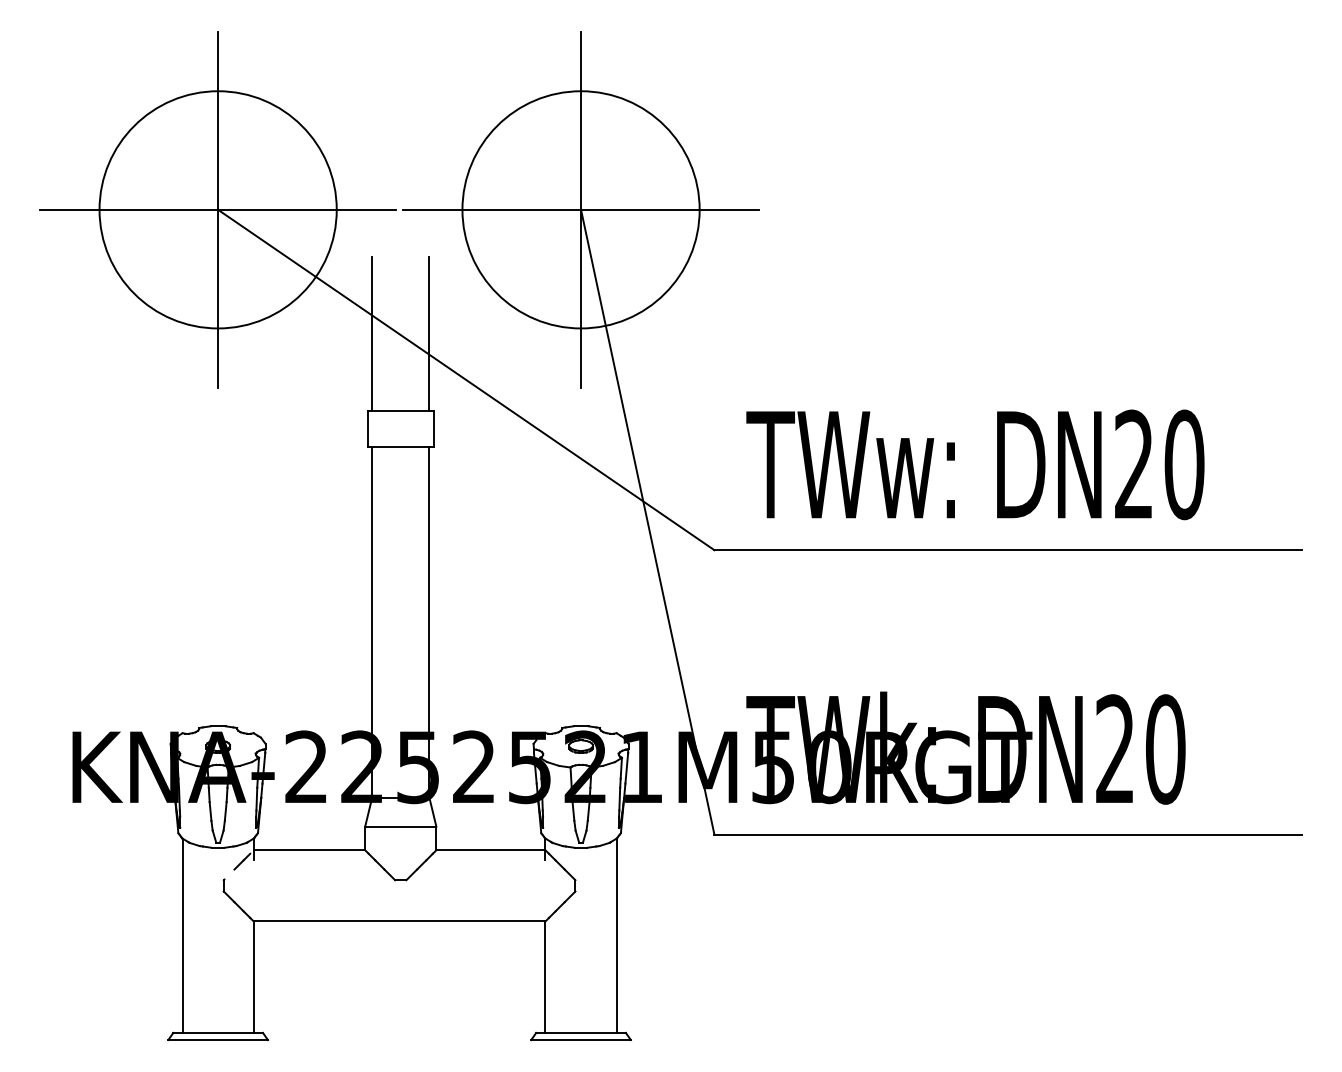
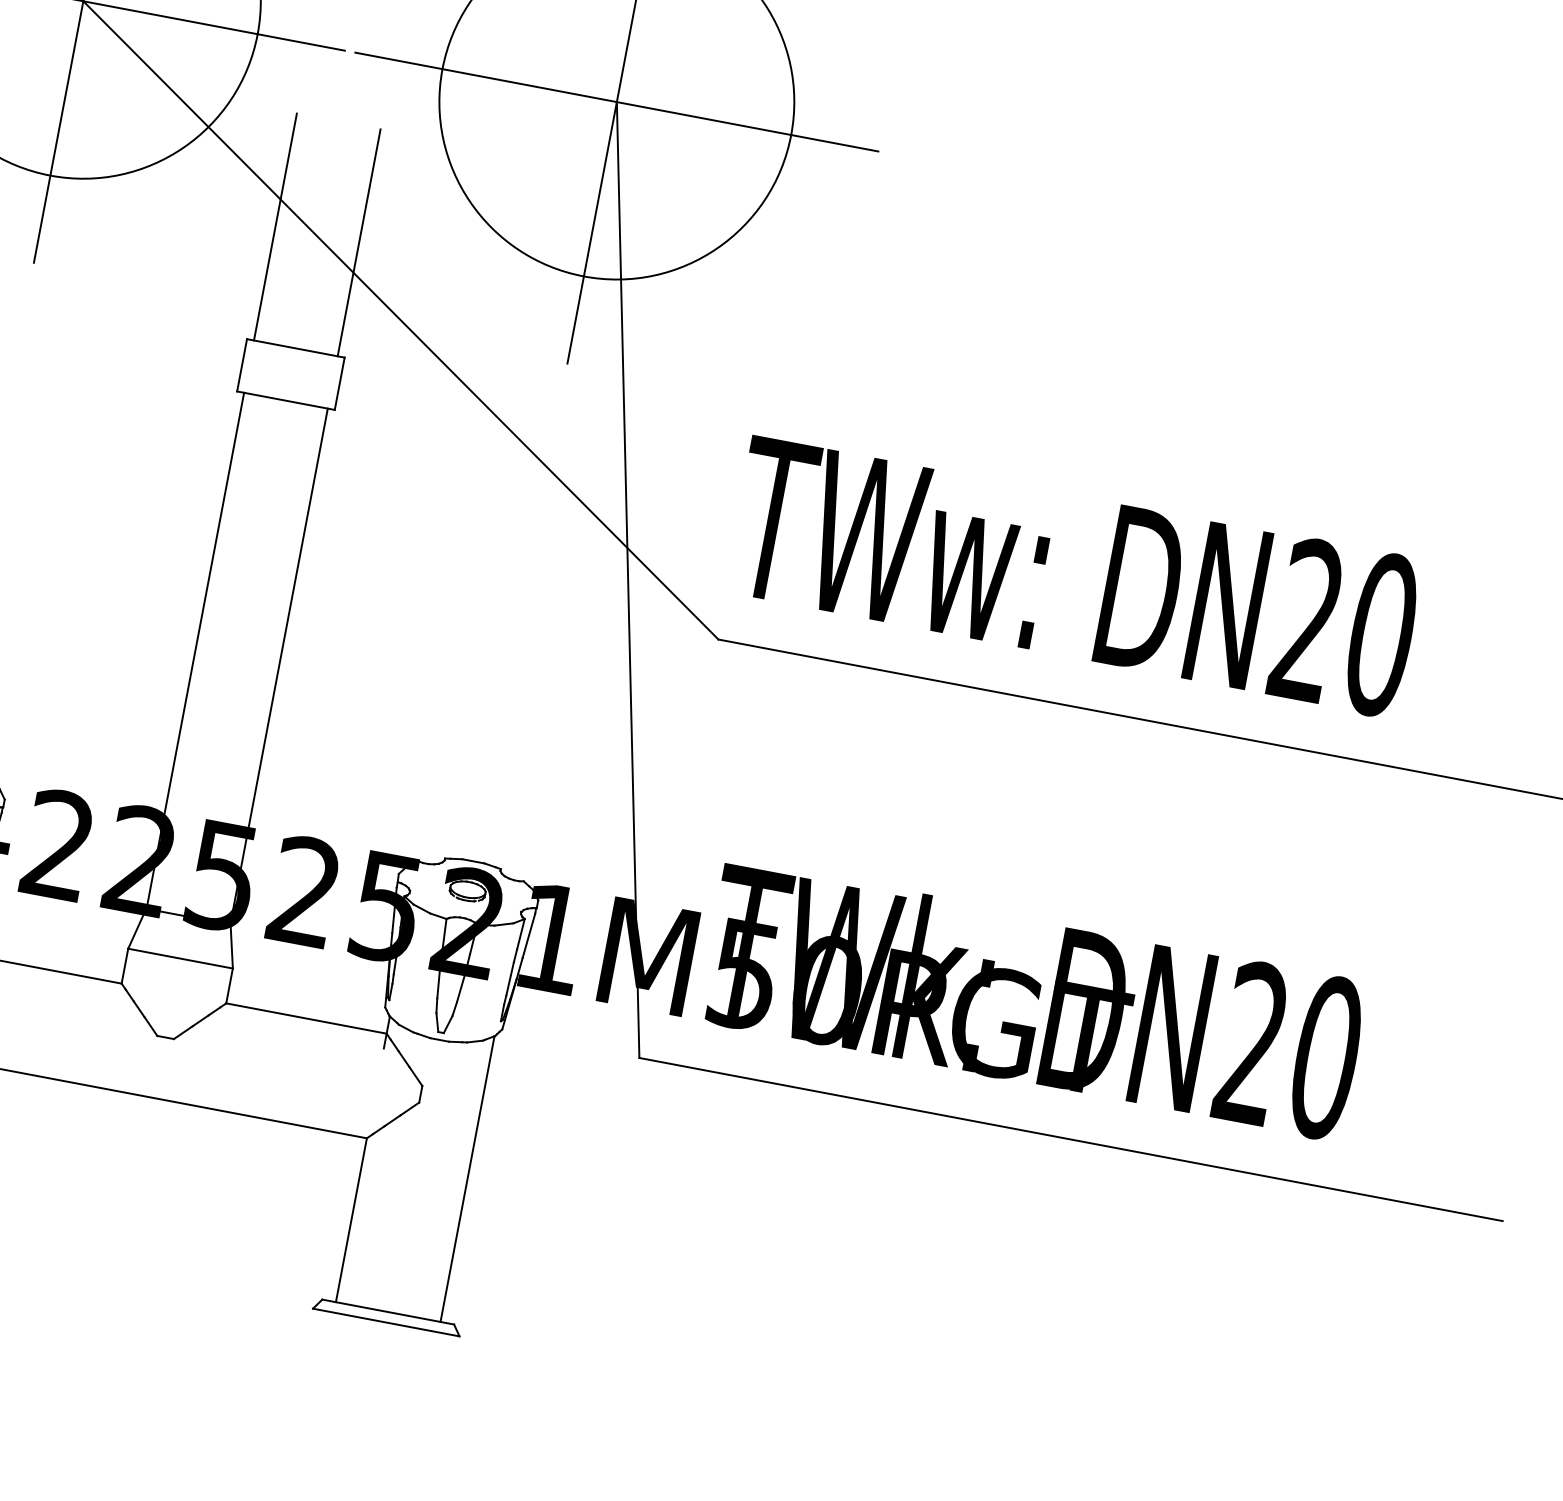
text: (975, 464) -> (1074, 576), moved

